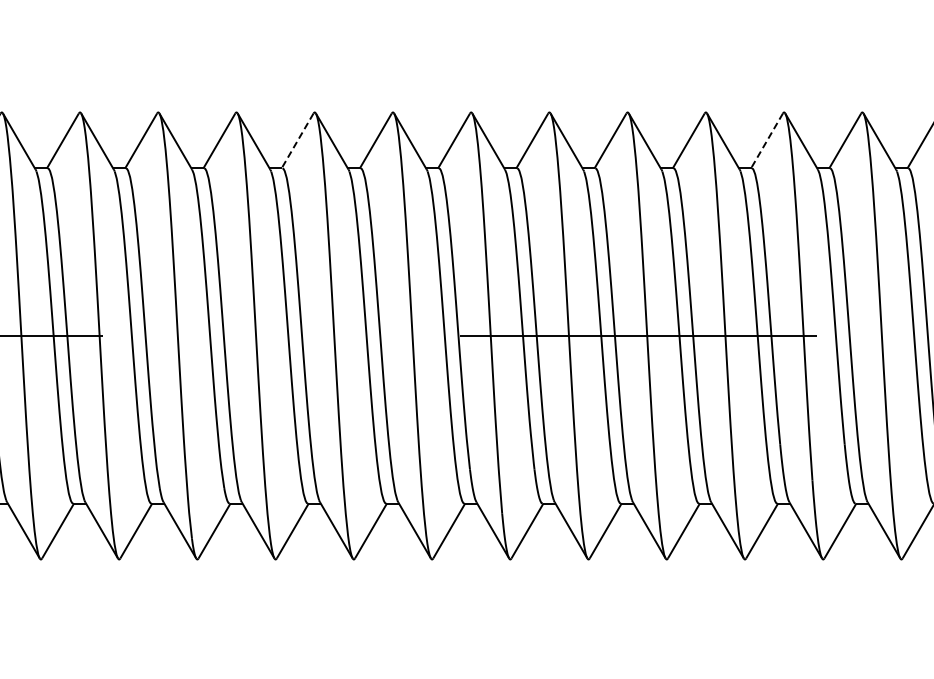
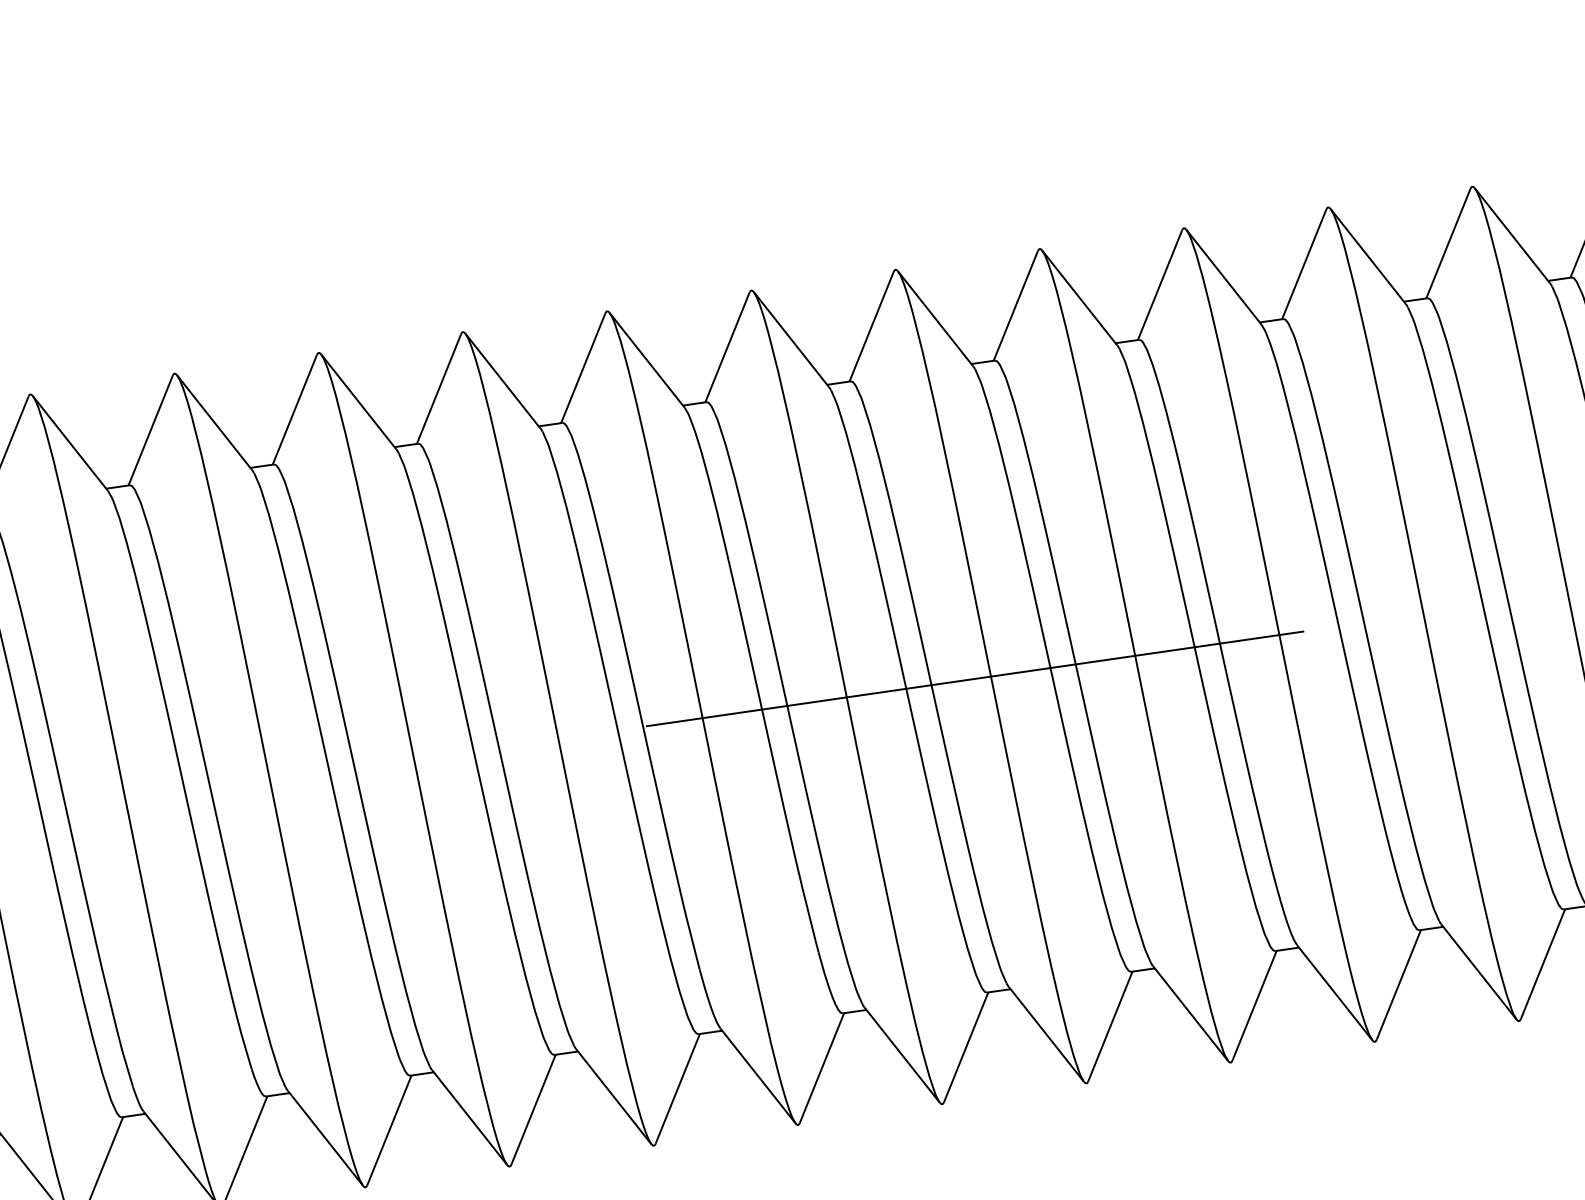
line: (297, 140) -> (294, 409), dashed -> solid
line: (767, 140) -> (1160, 284), dashed -> solid

